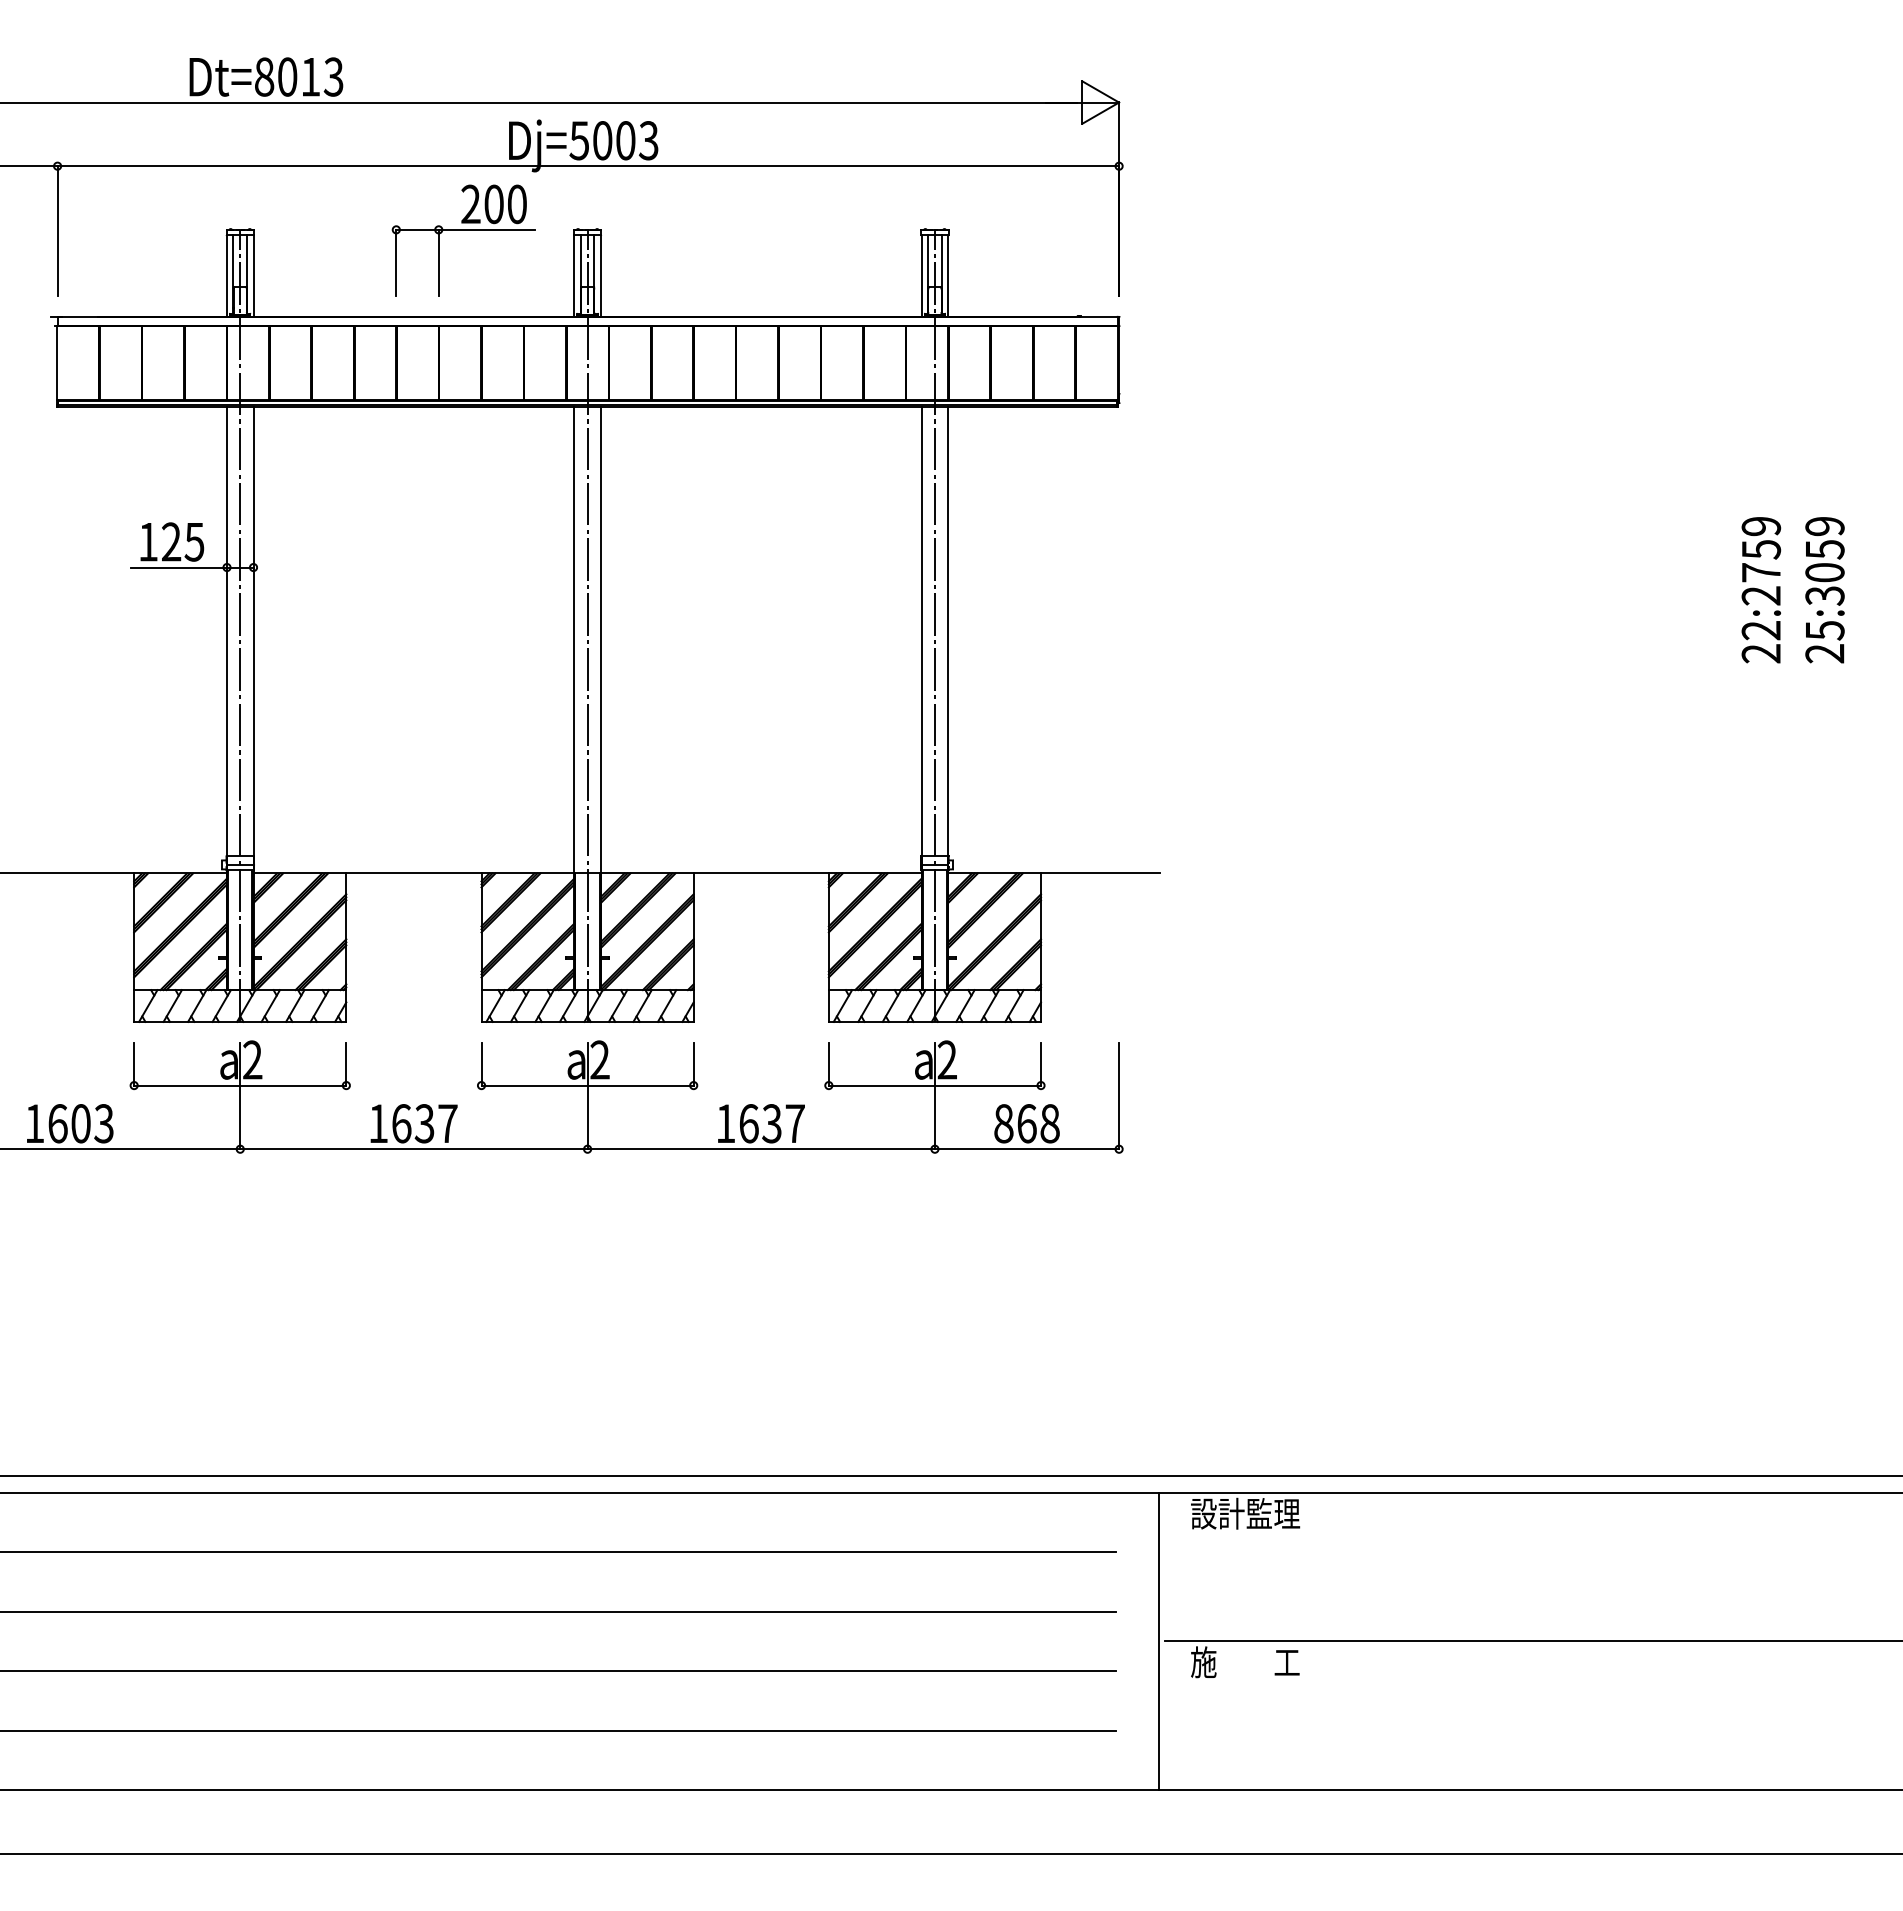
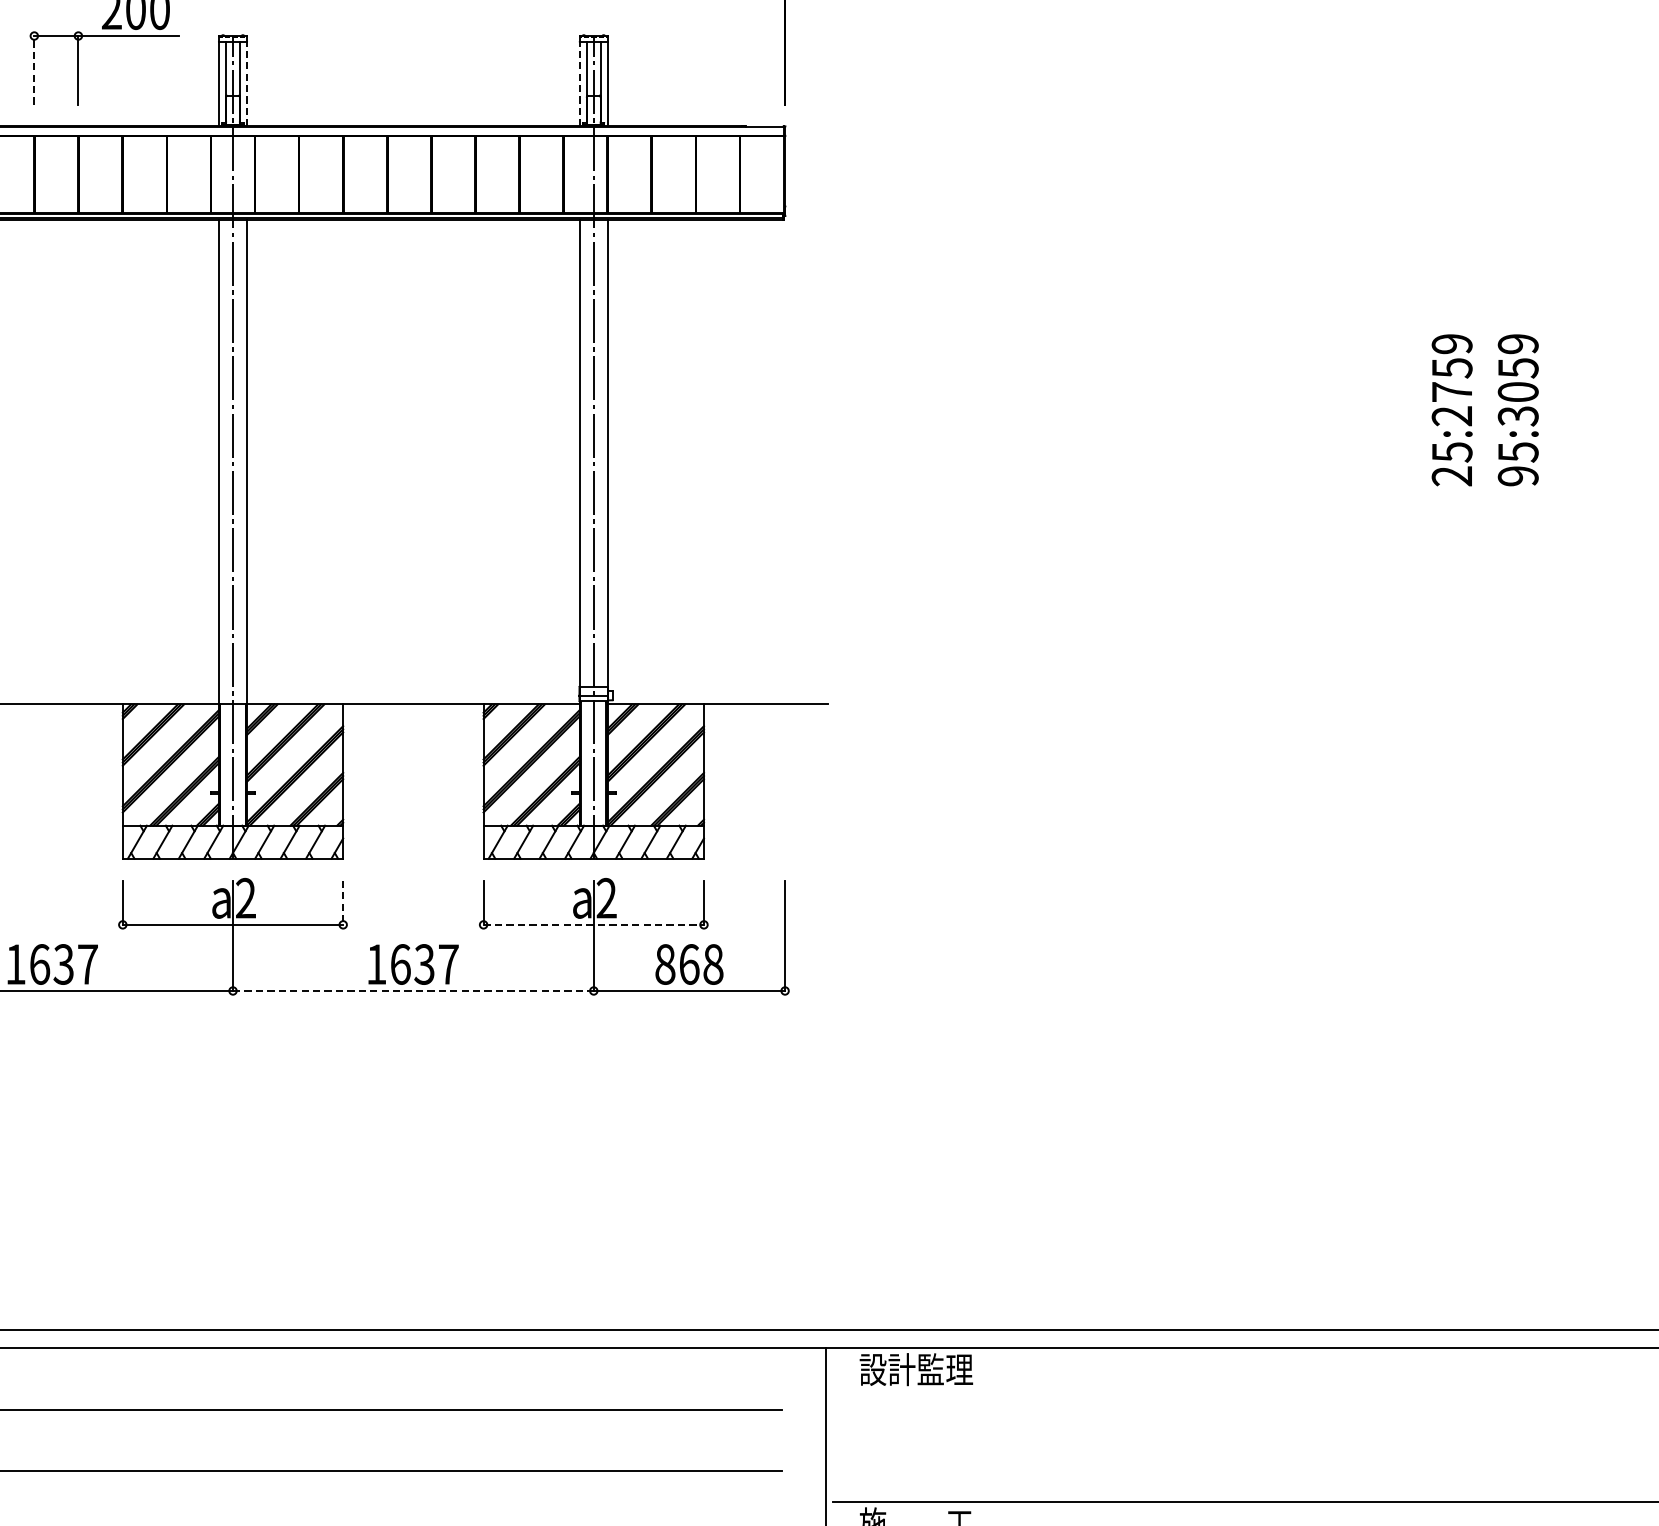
line: (396, 262) -> (34, 69), solid -> dashed
line: (600, 276) -> (246, 84), solid -> dashed
line: (921, 276) -> (579, 84), solid -> dashed
text: (1761, 630) -> (1452, 452), 22:2759 -> 25:2759
text: (1825, 653) -> (1518, 476), 25:3059 -> 95:3059
line: (693, 1064) -> (343, 902), solid -> dashed
line: (935, 1085) -> (594, 924), solid -> dashed
line: (761, 1149) -> (413, 991), solid -> dashed

